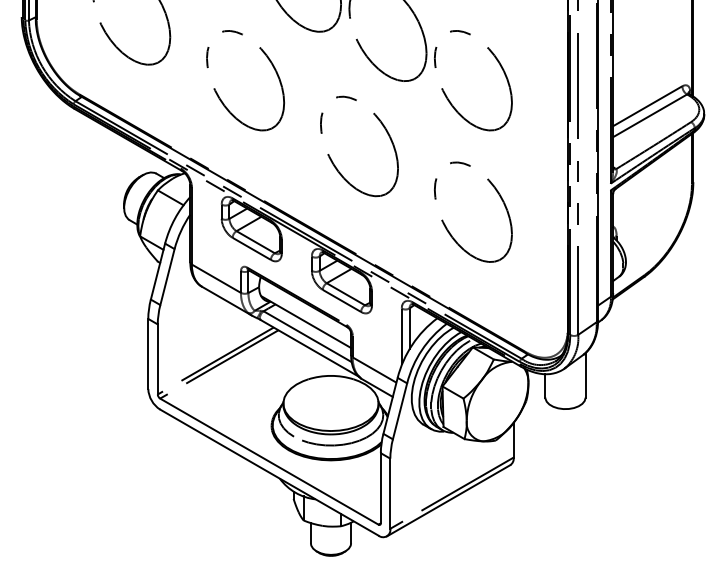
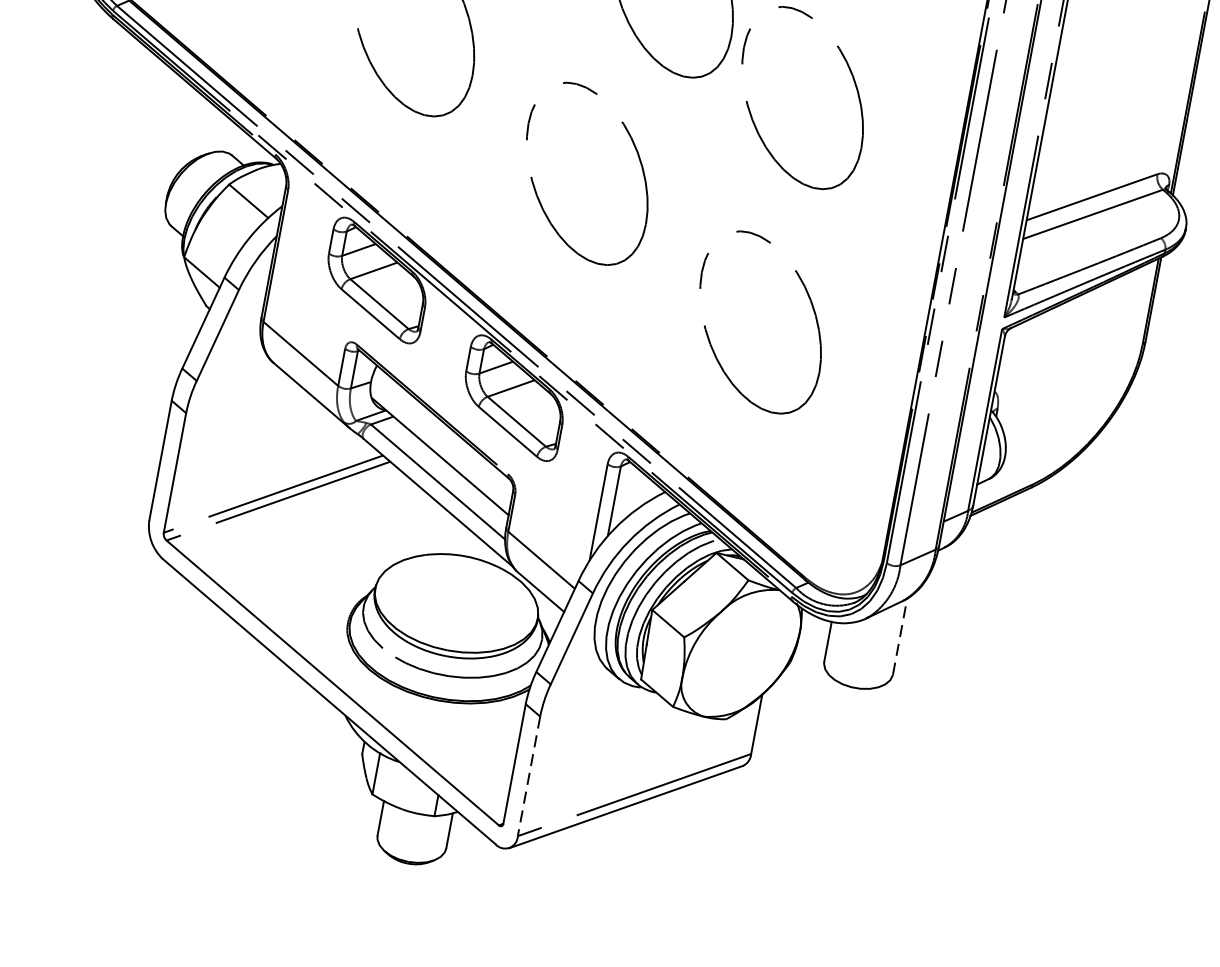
line: (585, 374) -> (900, 635), solid -> dashed
line: (390, 494) -> (529, 777), solid -> dashed

